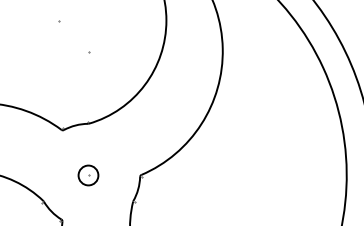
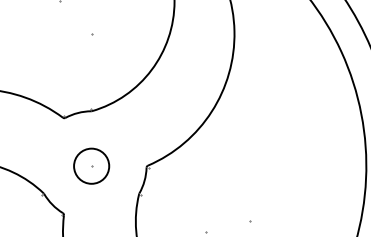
circle: (88, 175) -> (91, 166), size x1.67

